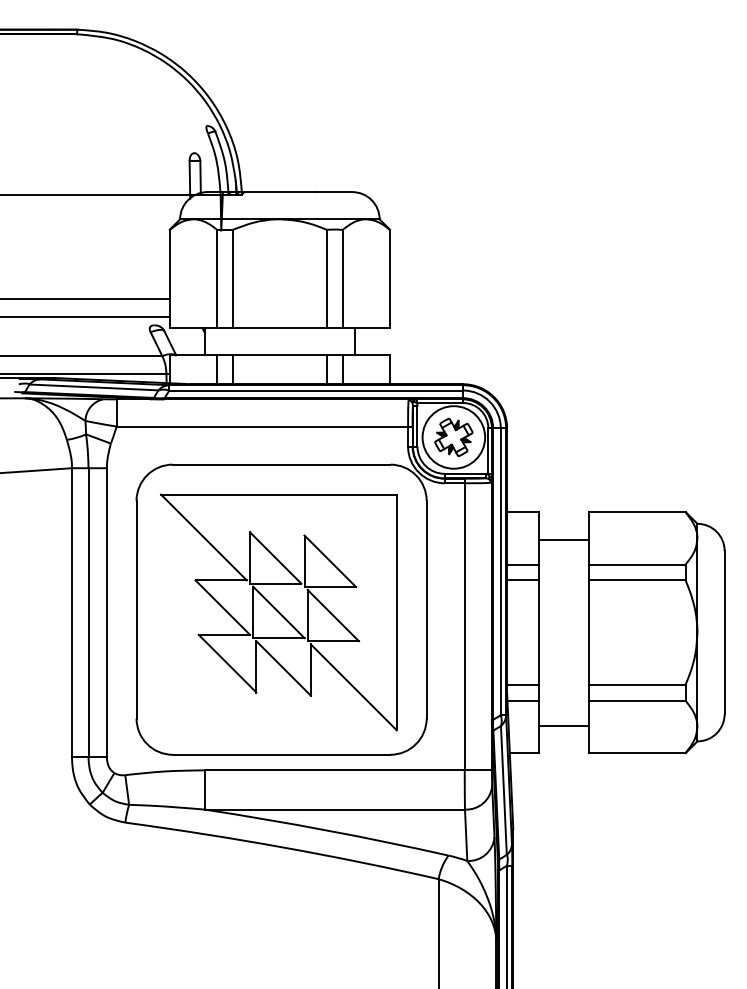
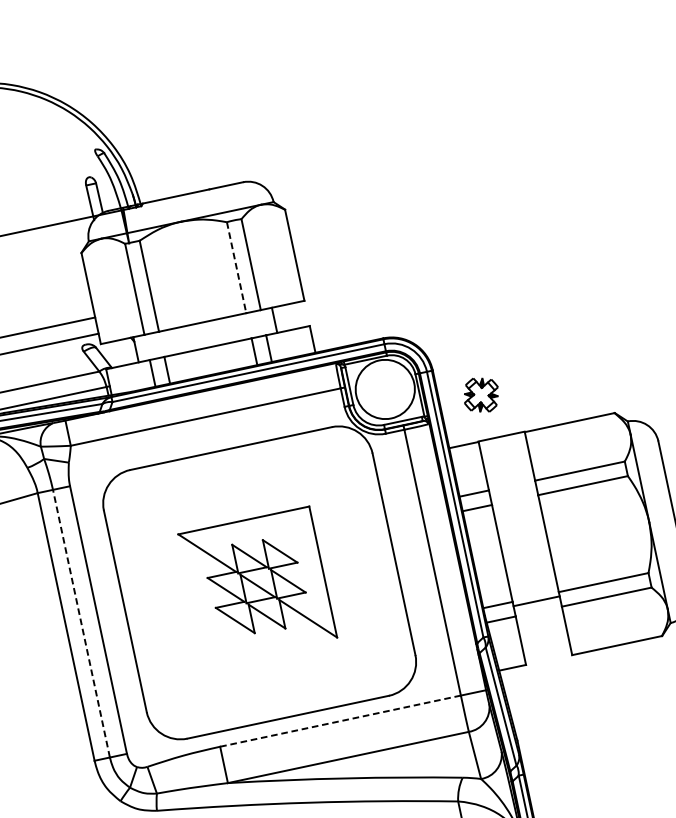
line: (326, 279) -> (236, 268), solid -> dashed
part: (453, 436) -> (480, 394), moved
line: (563, 539) -> (501, 436), moved
line: (88, 612) -> (81, 623), solid -> dashed
part: (278, 612) -> (257, 586), size x0.6
line: (563, 725) -> (536, 601), moved
line: (334, 770) -> (340, 721), solid -> dashed

